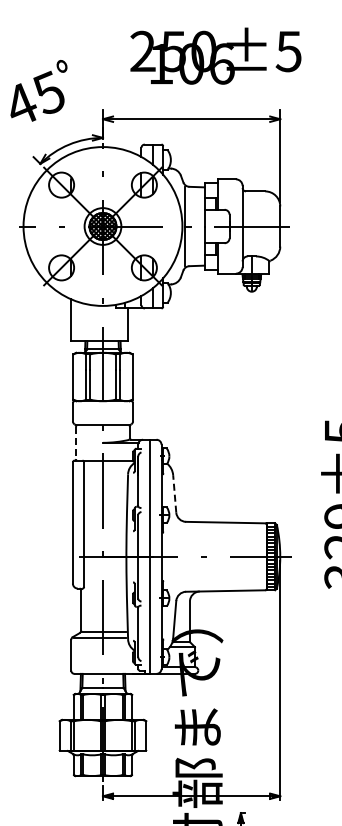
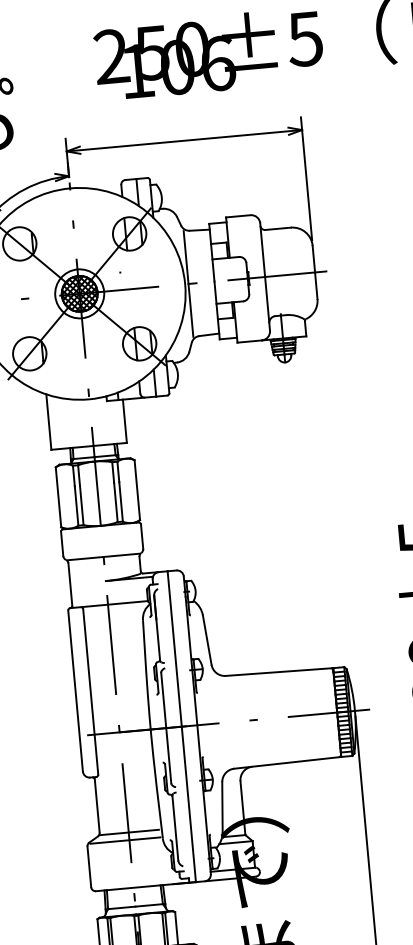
line: (76, 443) -> (70, 585), dashed -> solid
line: (174, 493) -> (206, 639), dashed -> solid

